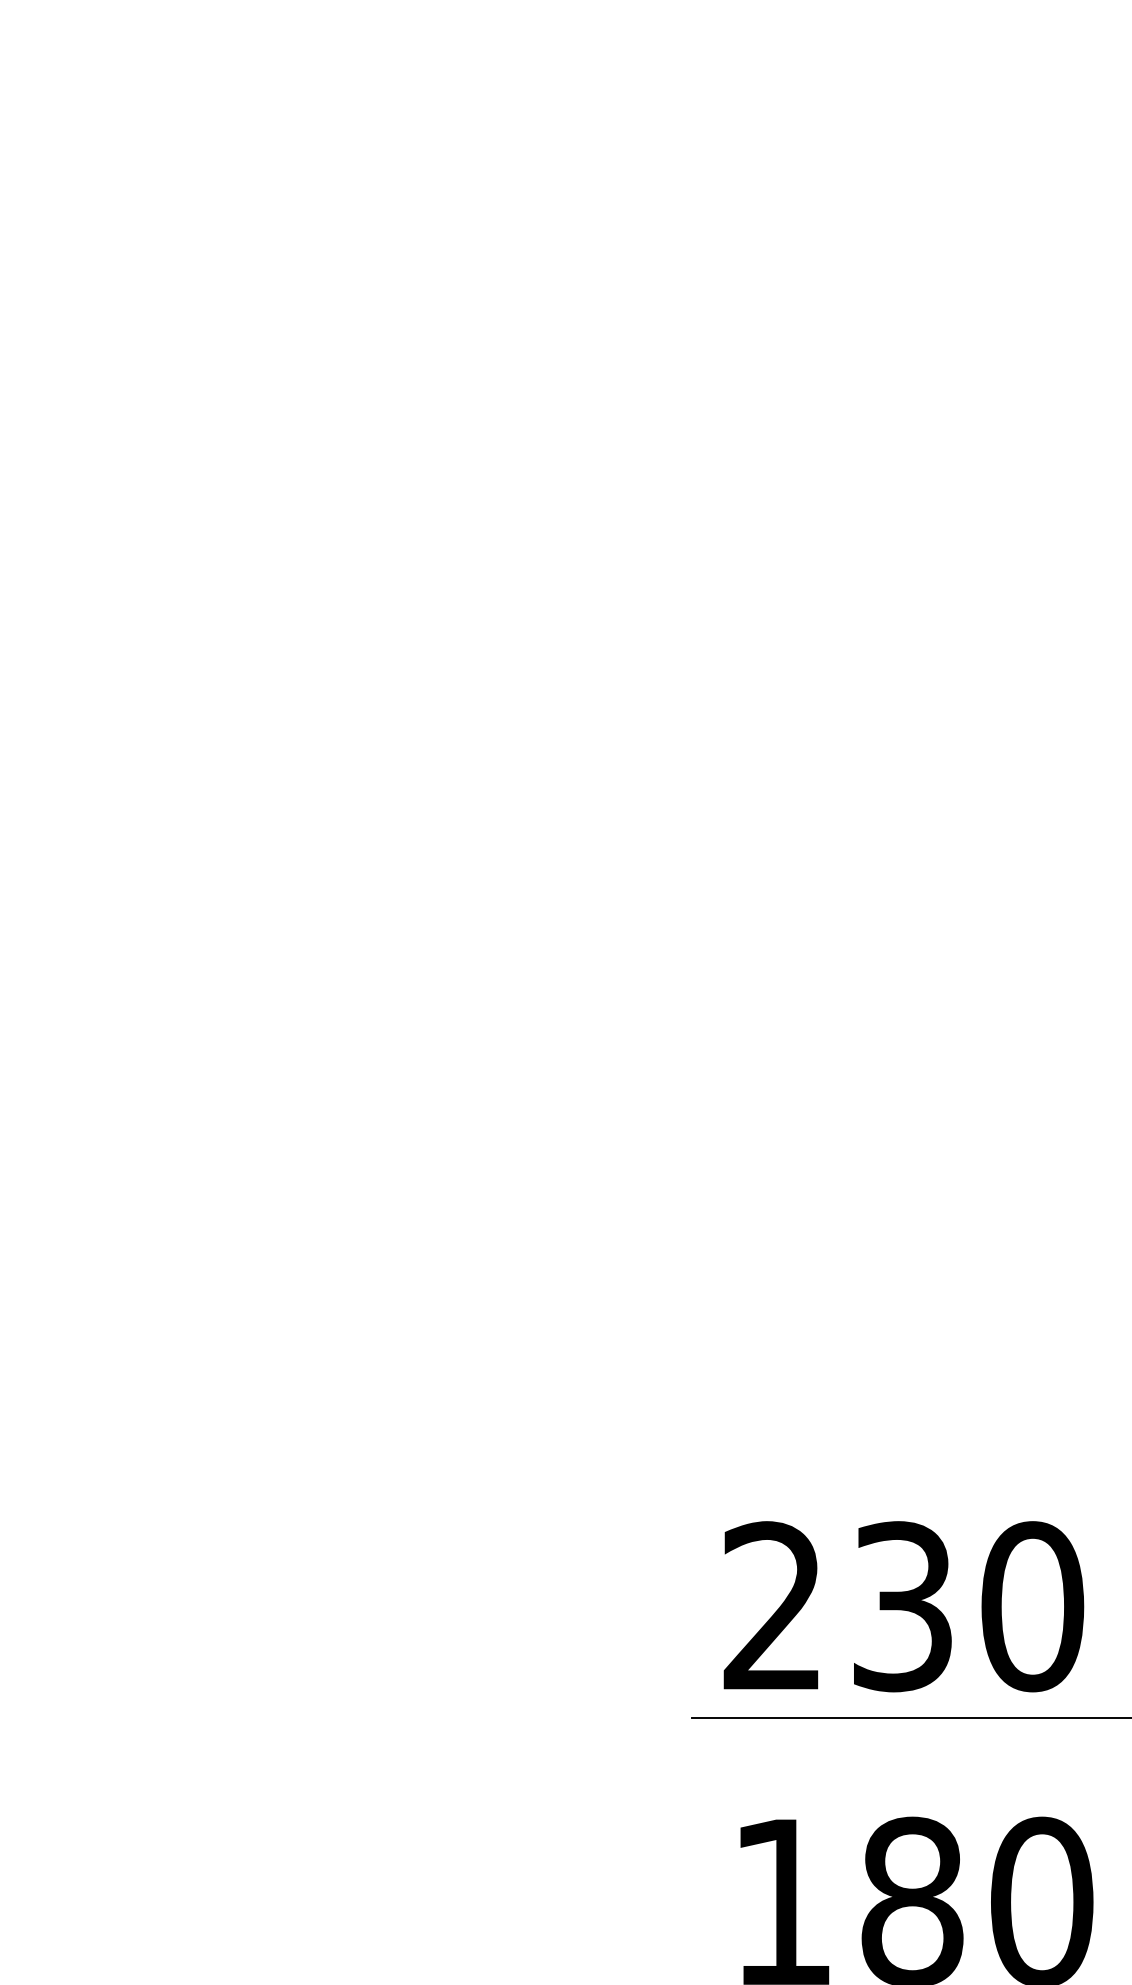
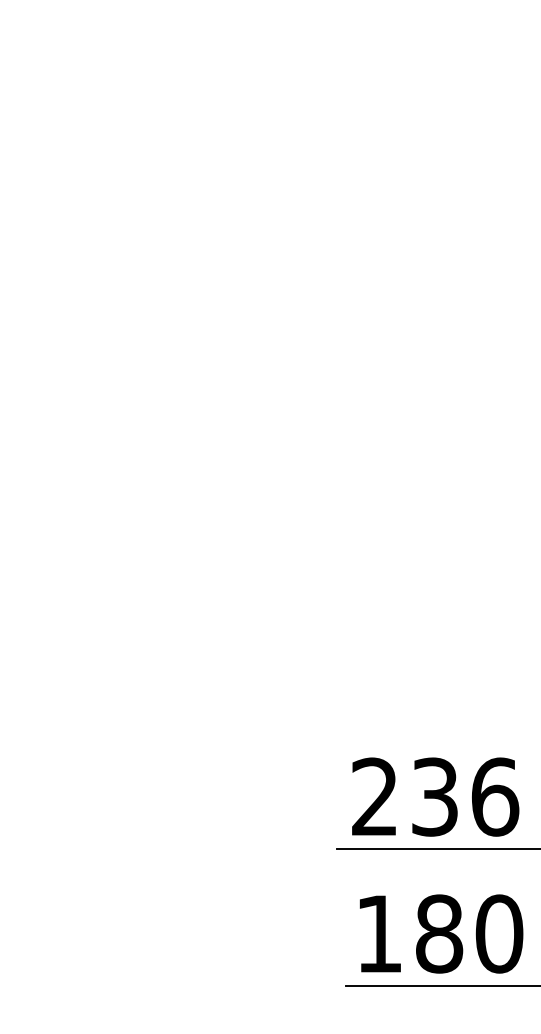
text: (1033, 1605) -> (495, 796), 230 -> 236

